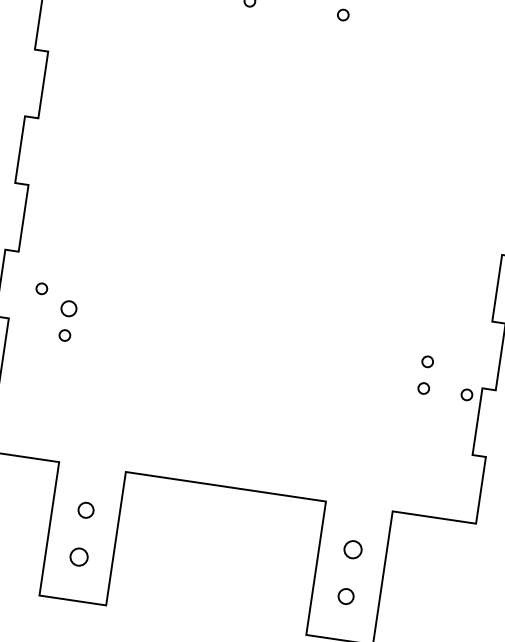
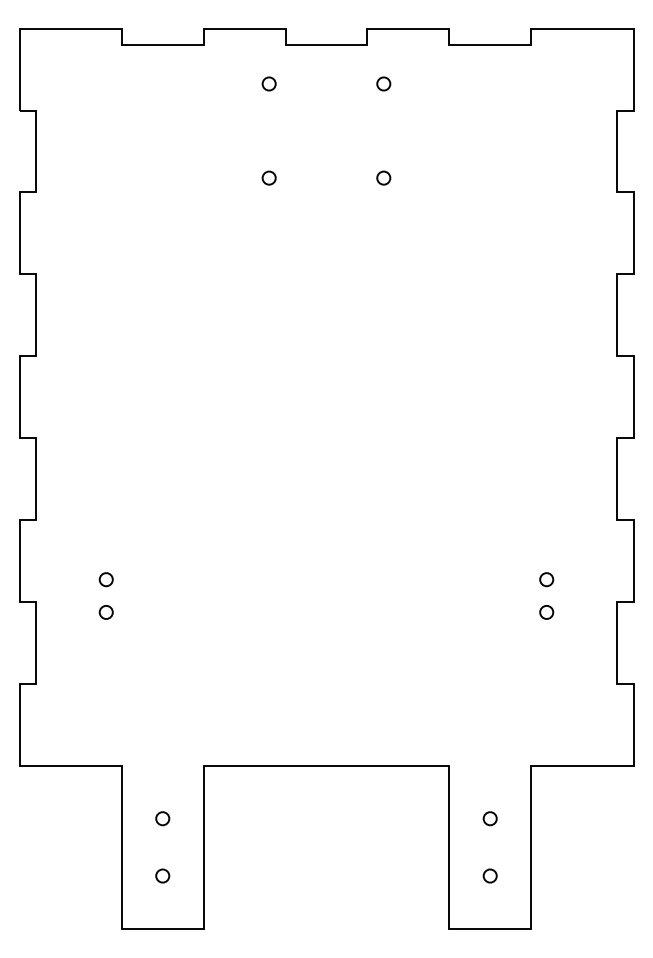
circle: (41, 288) -> (69, 560), removed
circle: (68, 308) -> (105, 579), size x0.71
circle: (466, 394) -> (599, 612), removed
circle: (85, 510) -> (162, 818), size x0.71
circle: (352, 549) -> (489, 818), size x0.62
circle: (79, 556) -> (162, 875), size x0.62
circle: (345, 595) -> (489, 875), size x0.71

